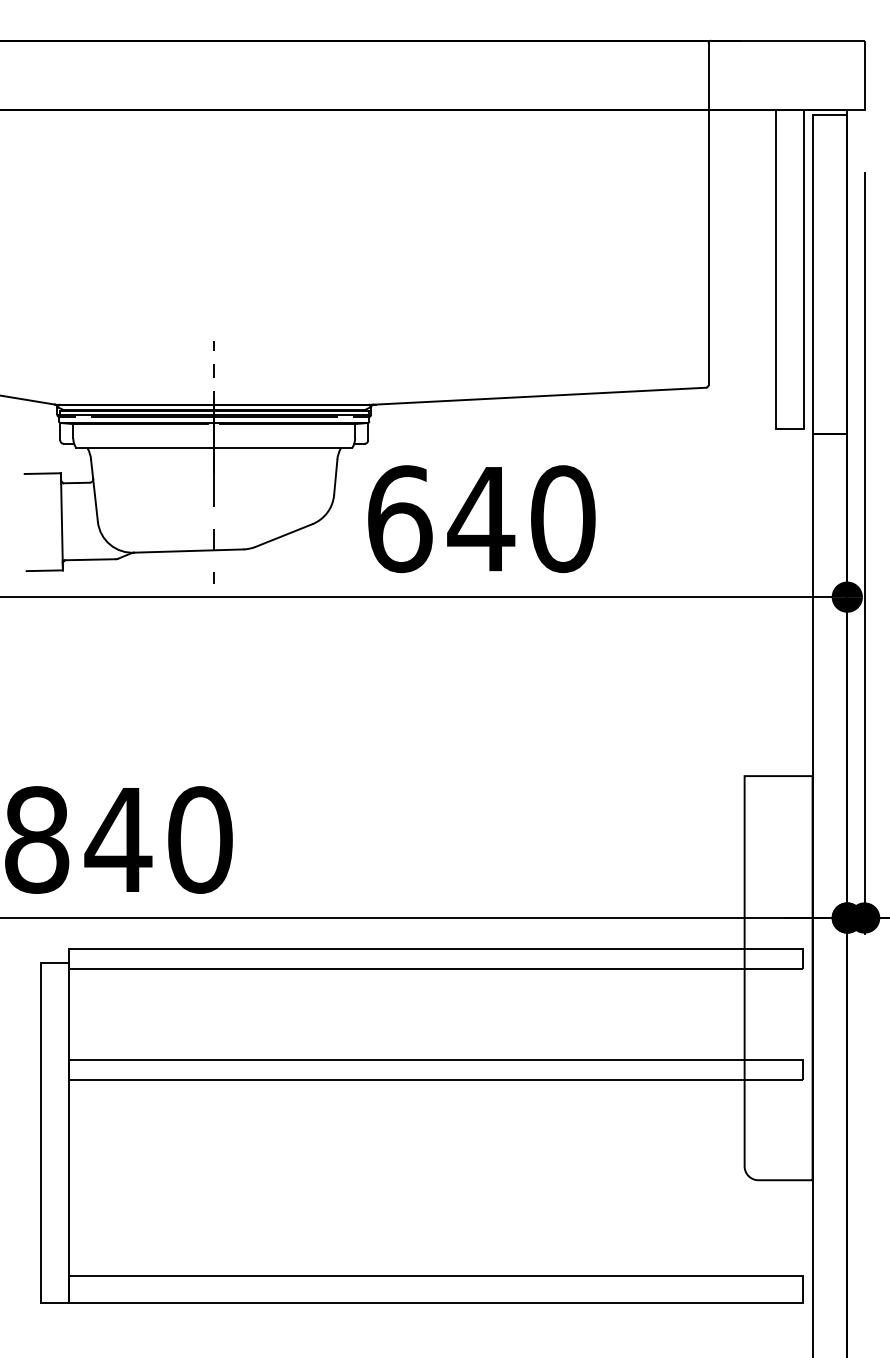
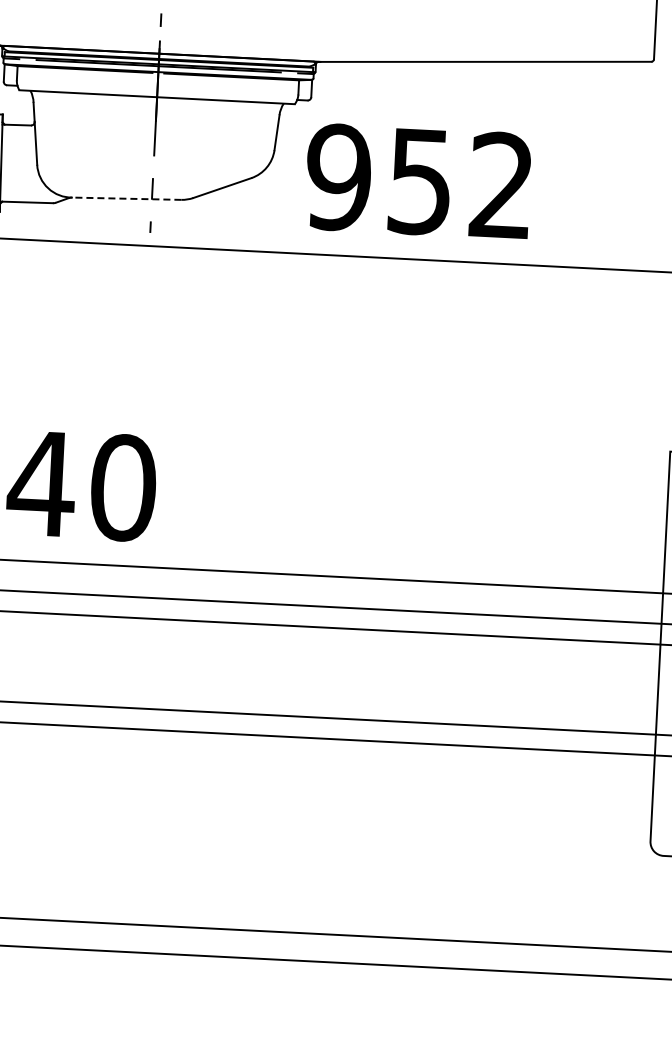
text: (481, 519) -> (420, 182), 640 -> 952
line: (188, 551) -> (126, 199), solid -> dashed

